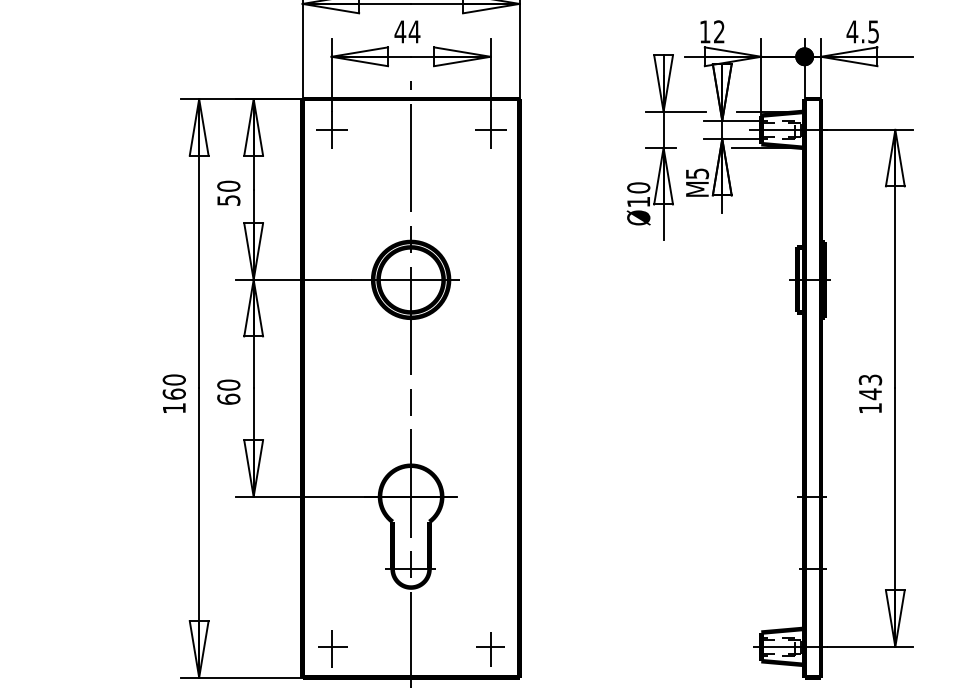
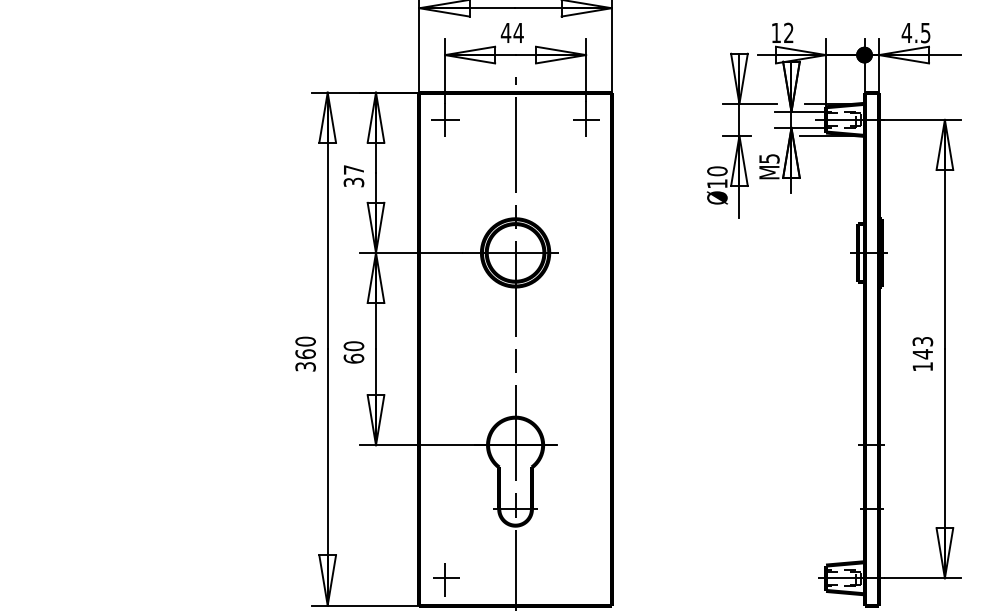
text: (228, 192) -> (353, 175), 50 -> 37
text: (174, 408) -> (305, 366), 160 -> 360
part: (489, 649) -> (585, 580), removed

